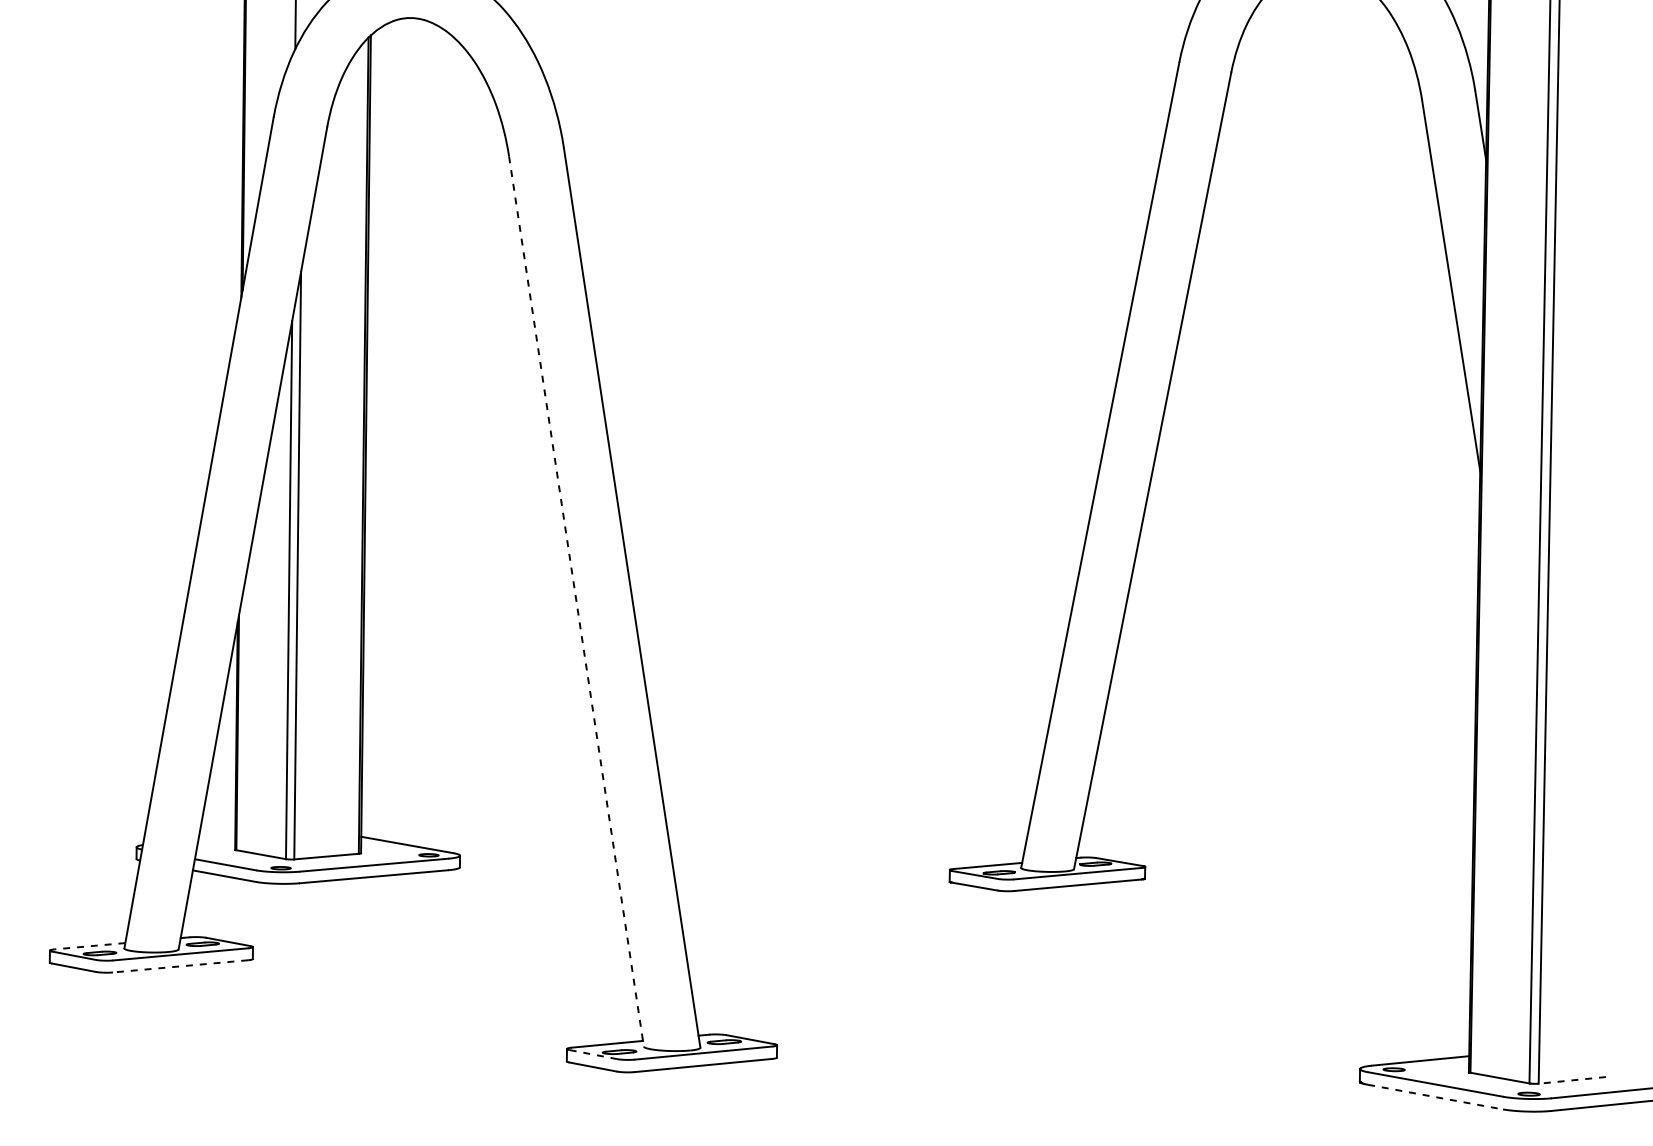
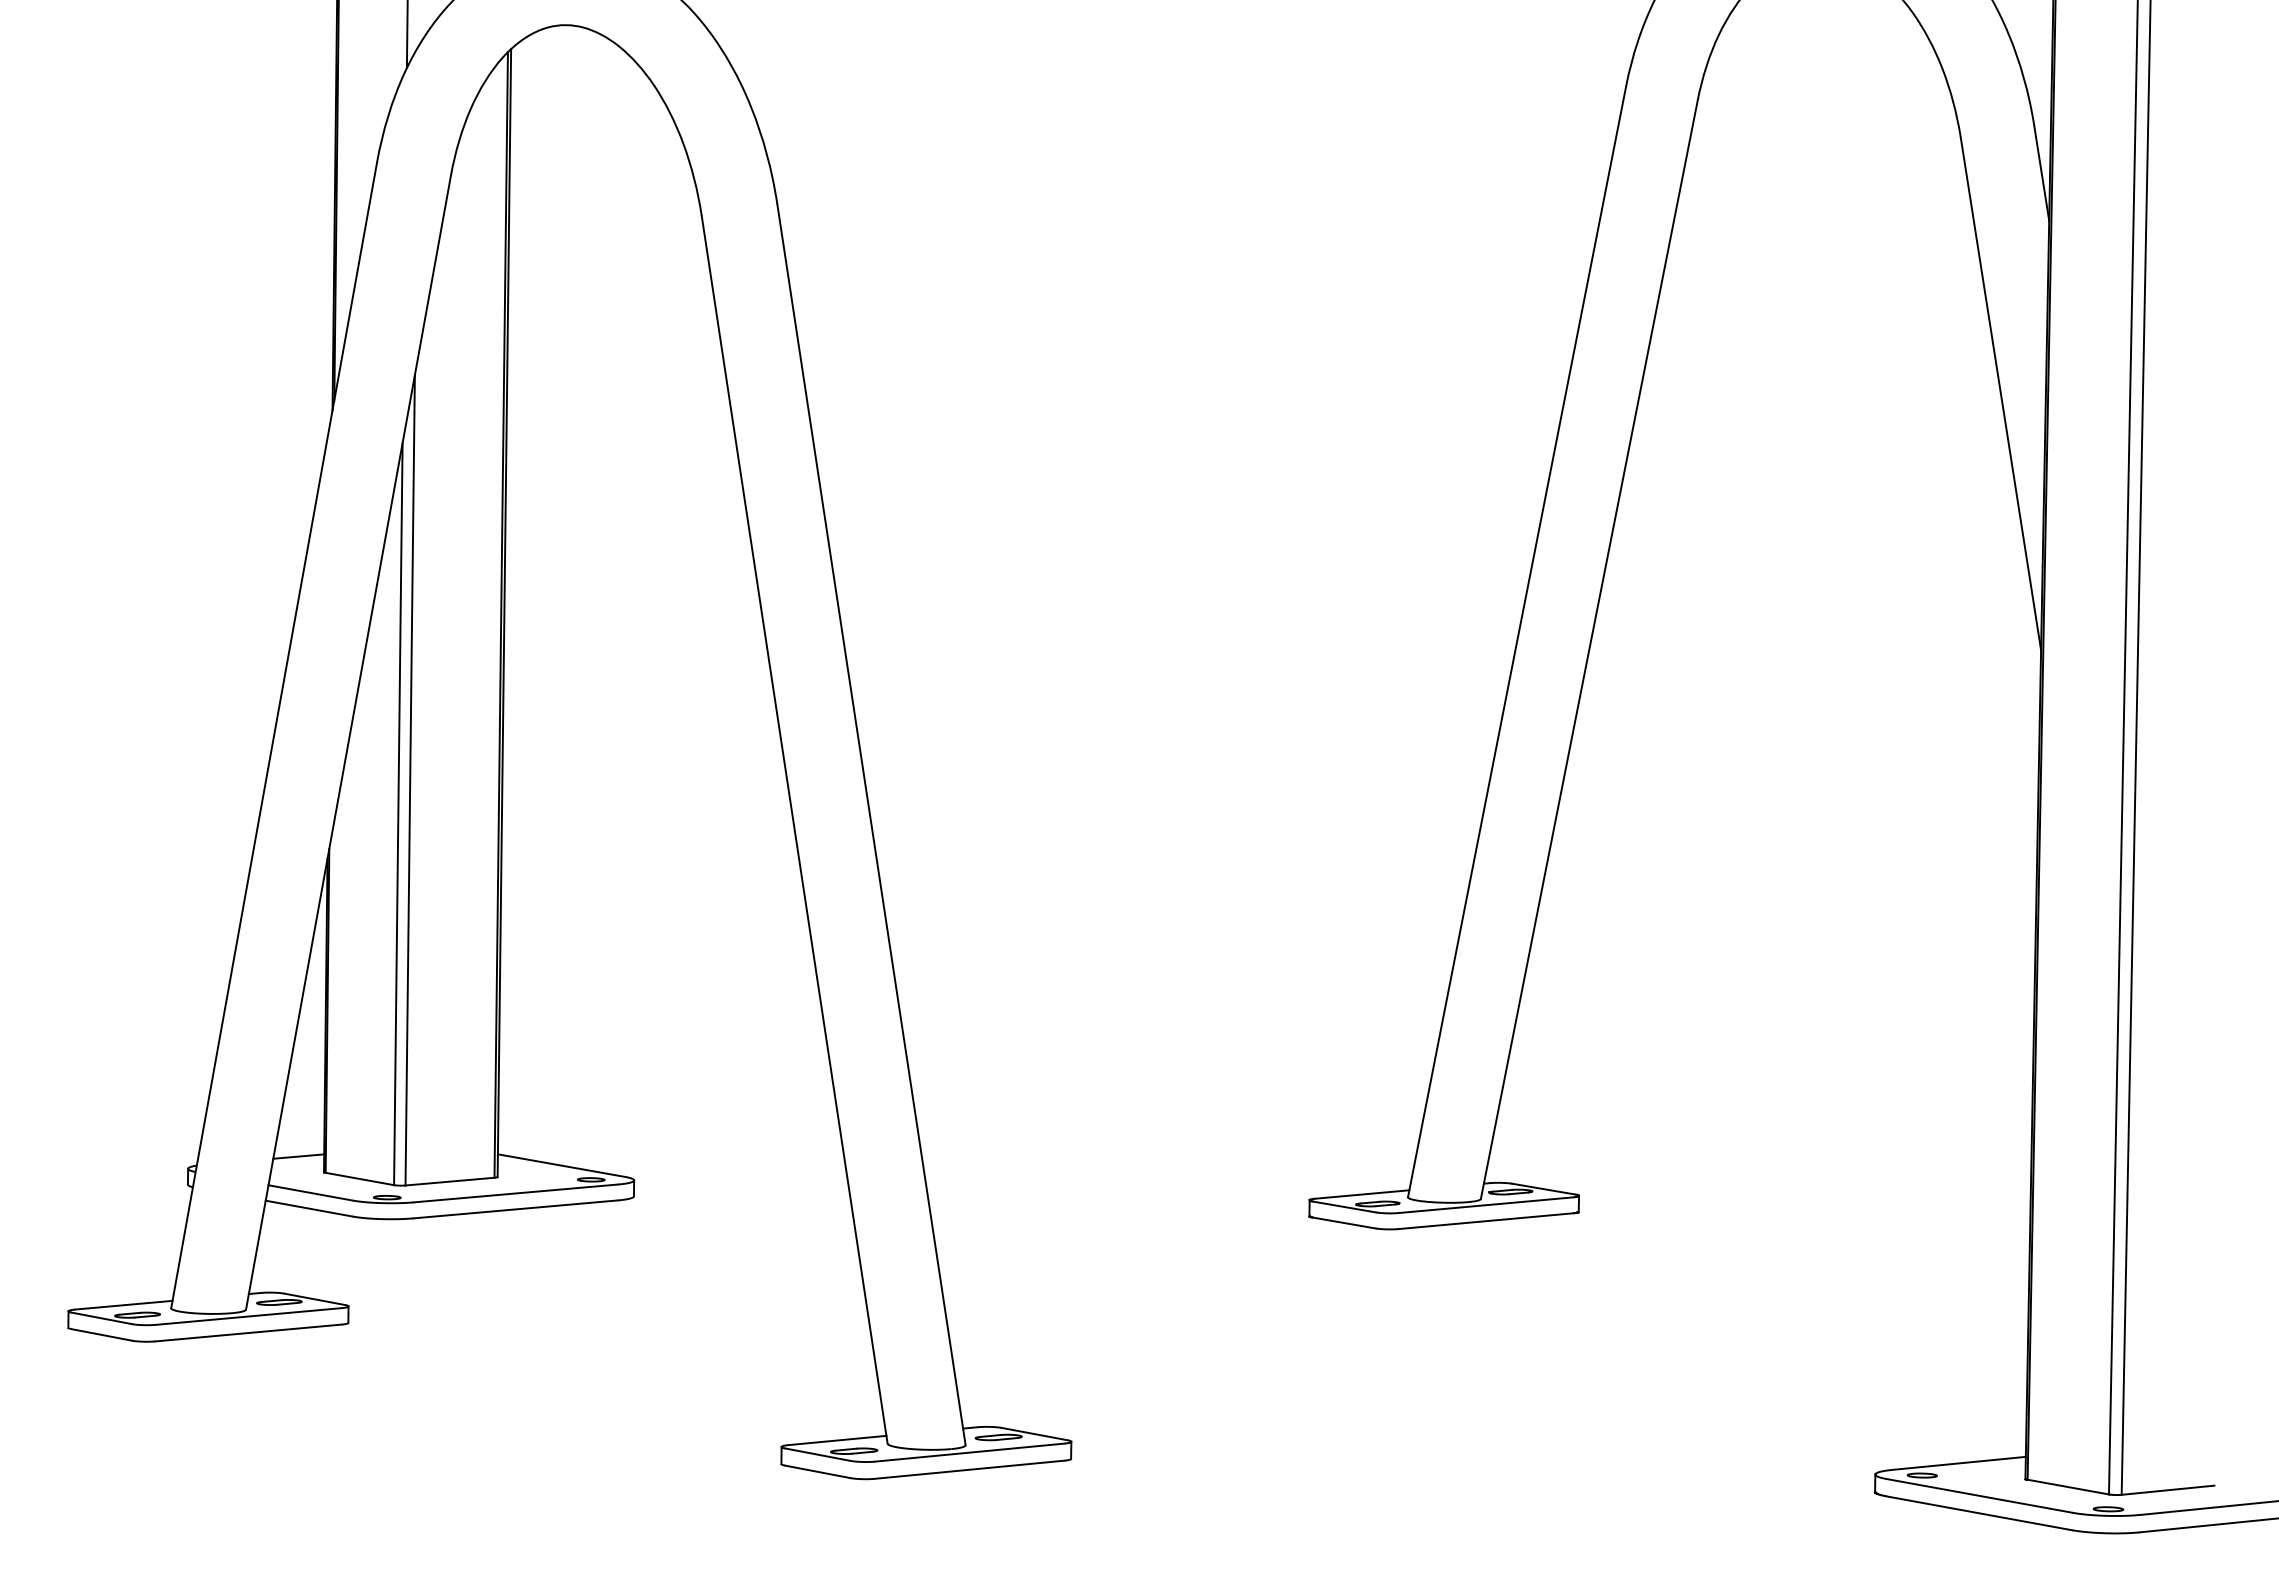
line: (576, 601) -> (794, 829), dashed -> solid
line: (216, 838) -> (298, 1156), added
line: (89, 946) -> (123, 1305), dashed -> solid
line: (180, 966) -> (248, 1333), dashed -> solid
line: (593, 1054) -> (818, 1454), dashed -> solid
line: (1572, 1080) -> (2168, 1490), dashed -> solid
line: (1435, 1097) -> (1979, 1513), dashed -> solid

